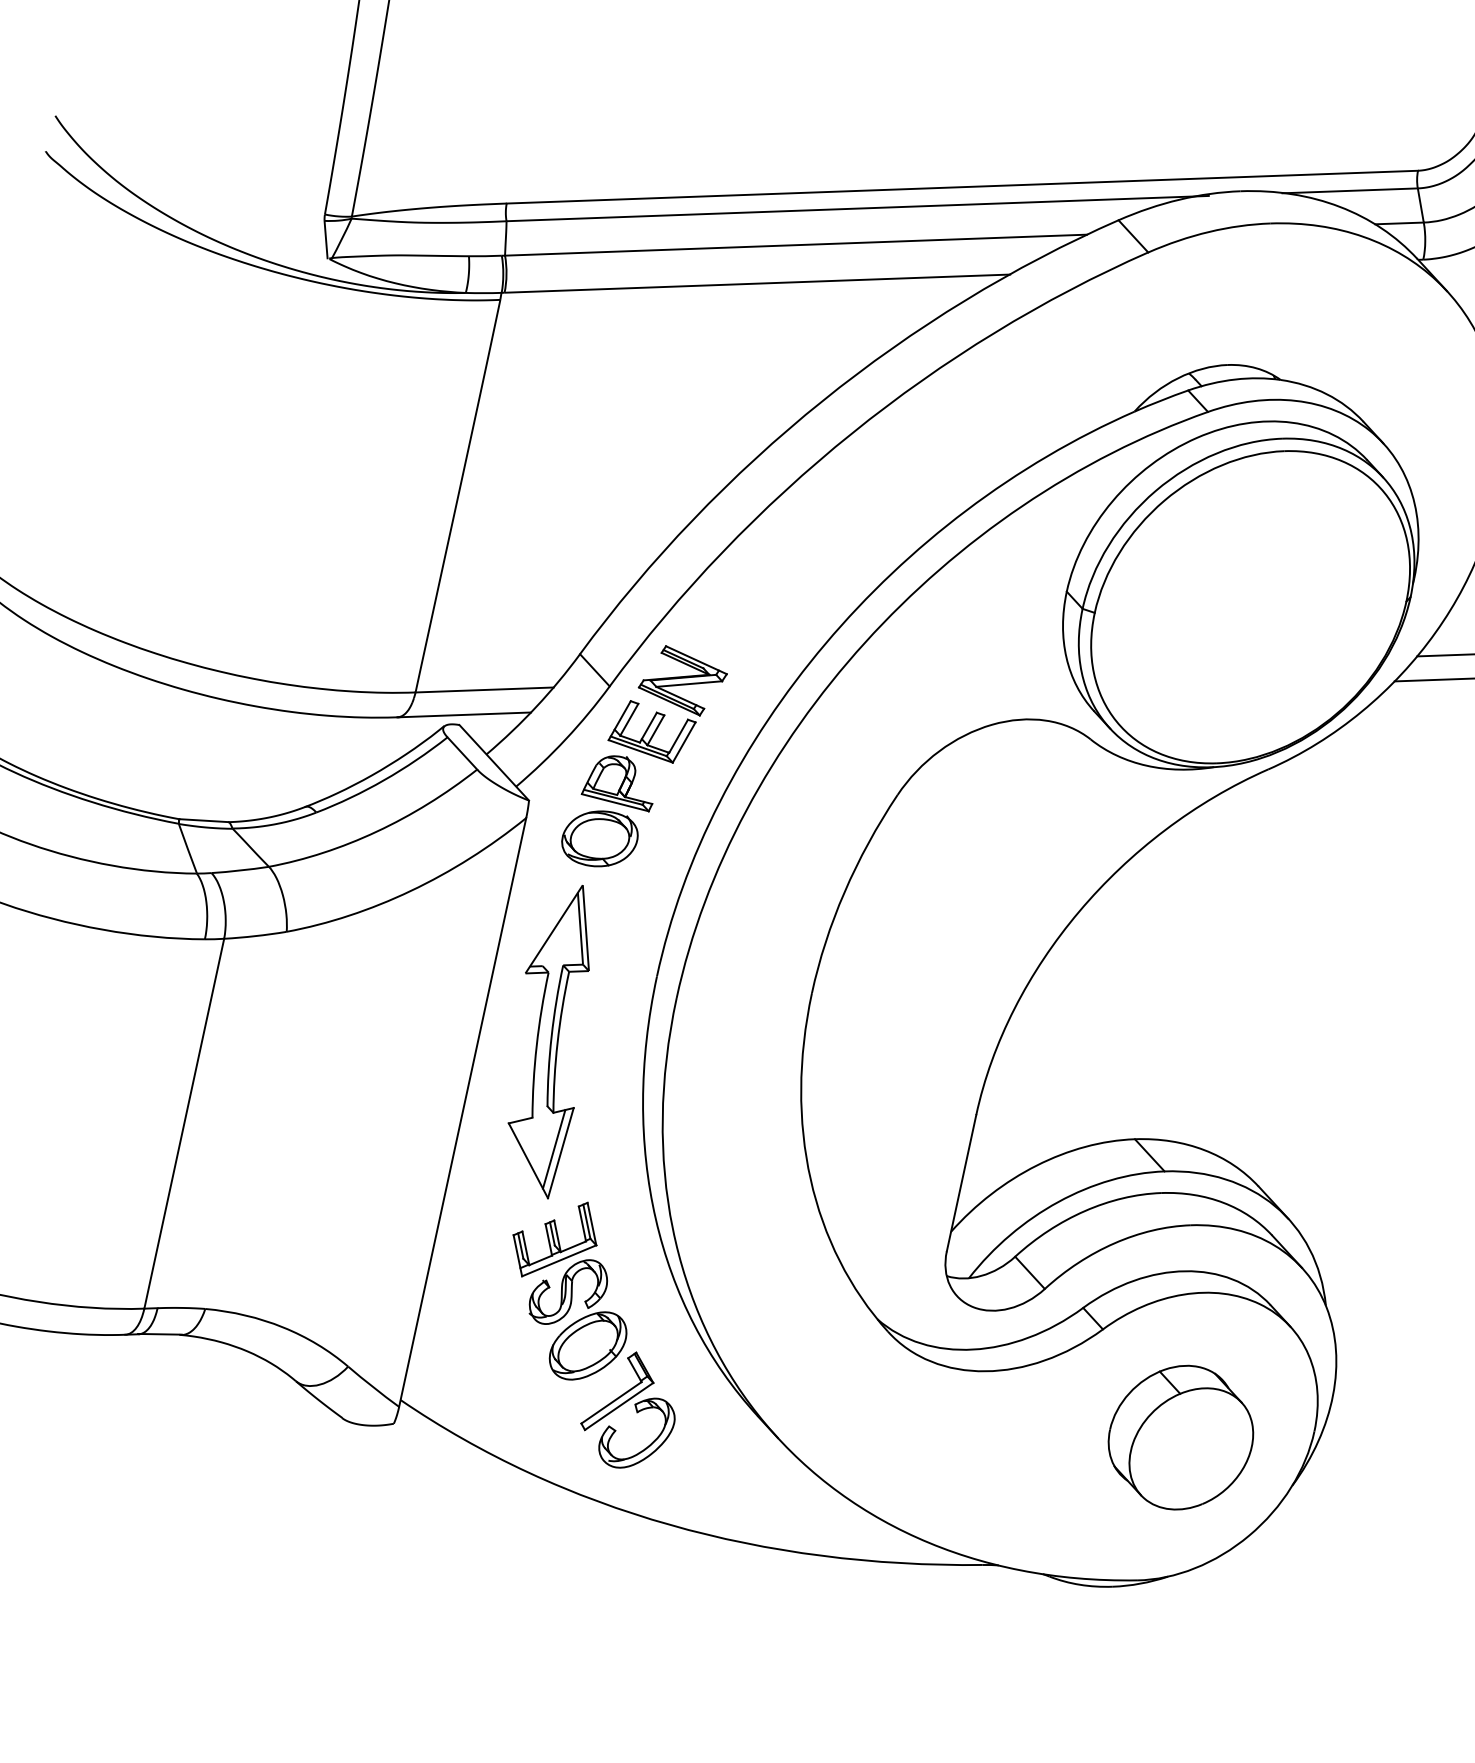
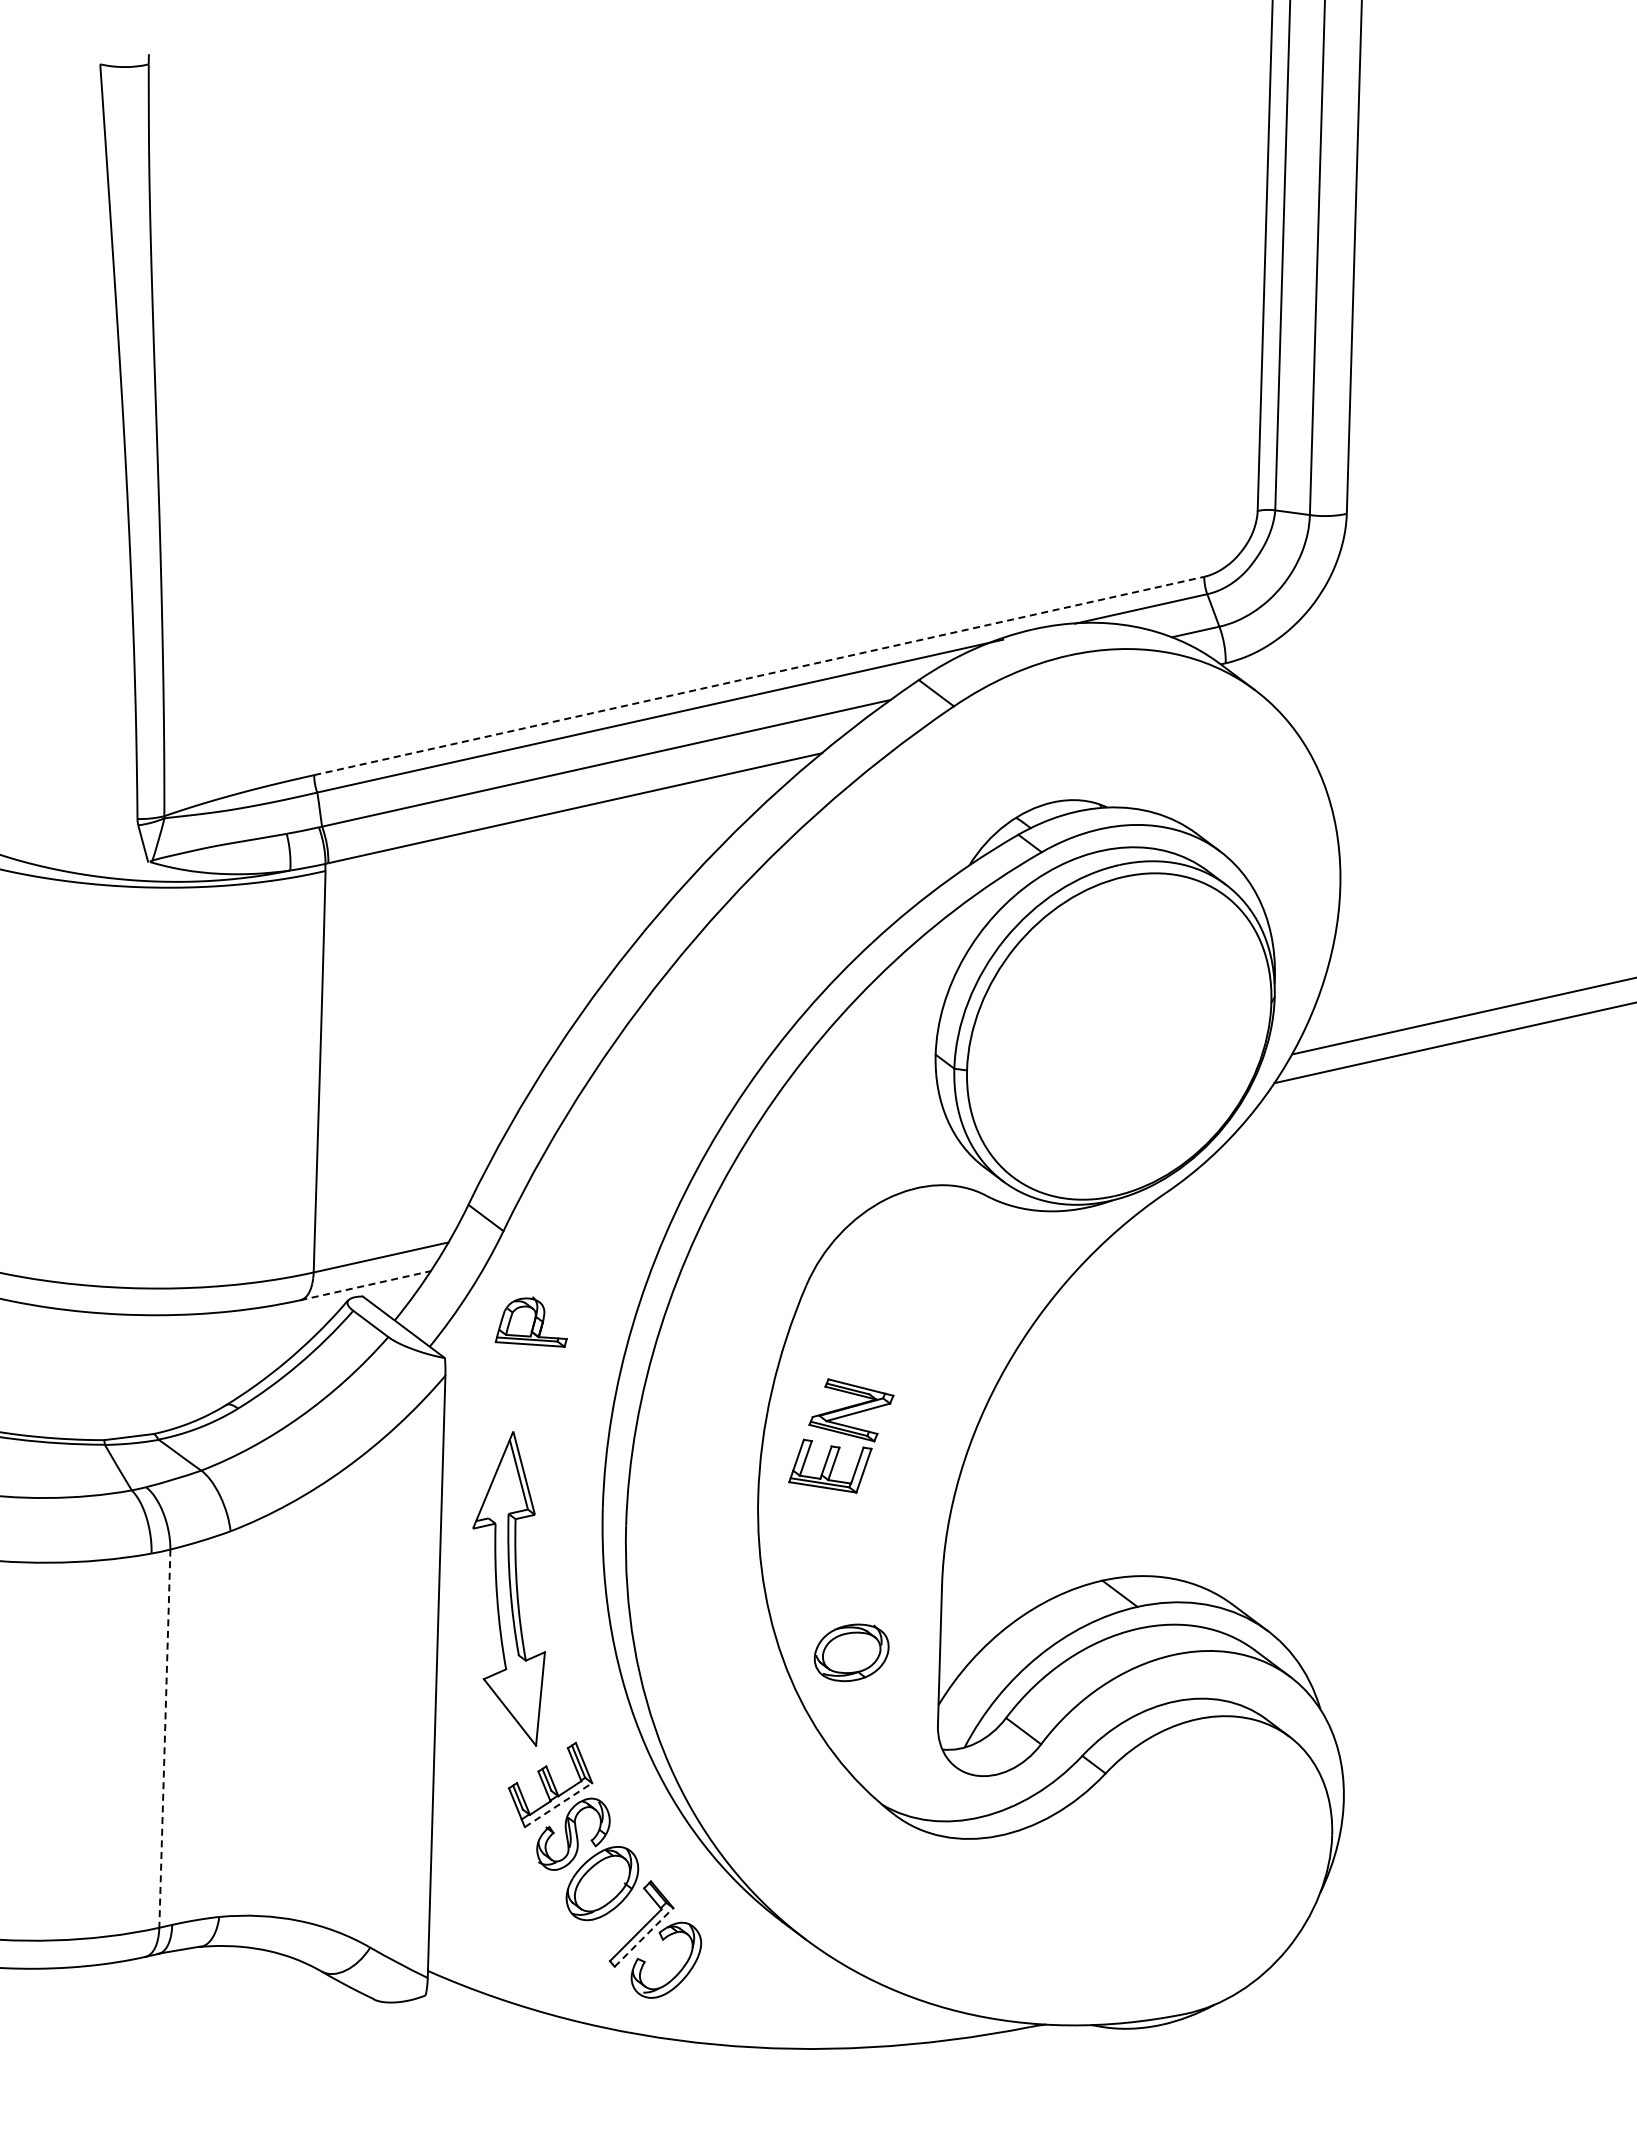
line: (962, 186) -> (759, 675), solid -> dashed
part: (668, 703) -> (841, 1435), moved
line: (464, 714) -> (365, 1285), solid -> dashed
part: (599, 838) -> (851, 1652), moved
line: (183, 1124) -> (164, 1739), solid -> dashed
line: (554, 1149) -> (533, 1696), removed
line: (559, 1260) -> (558, 1804), solid -> dashed
line: (619, 1406) -> (644, 1937), solid -> dashed
part: (1181, 1437) -> (1202, 1865), removed

